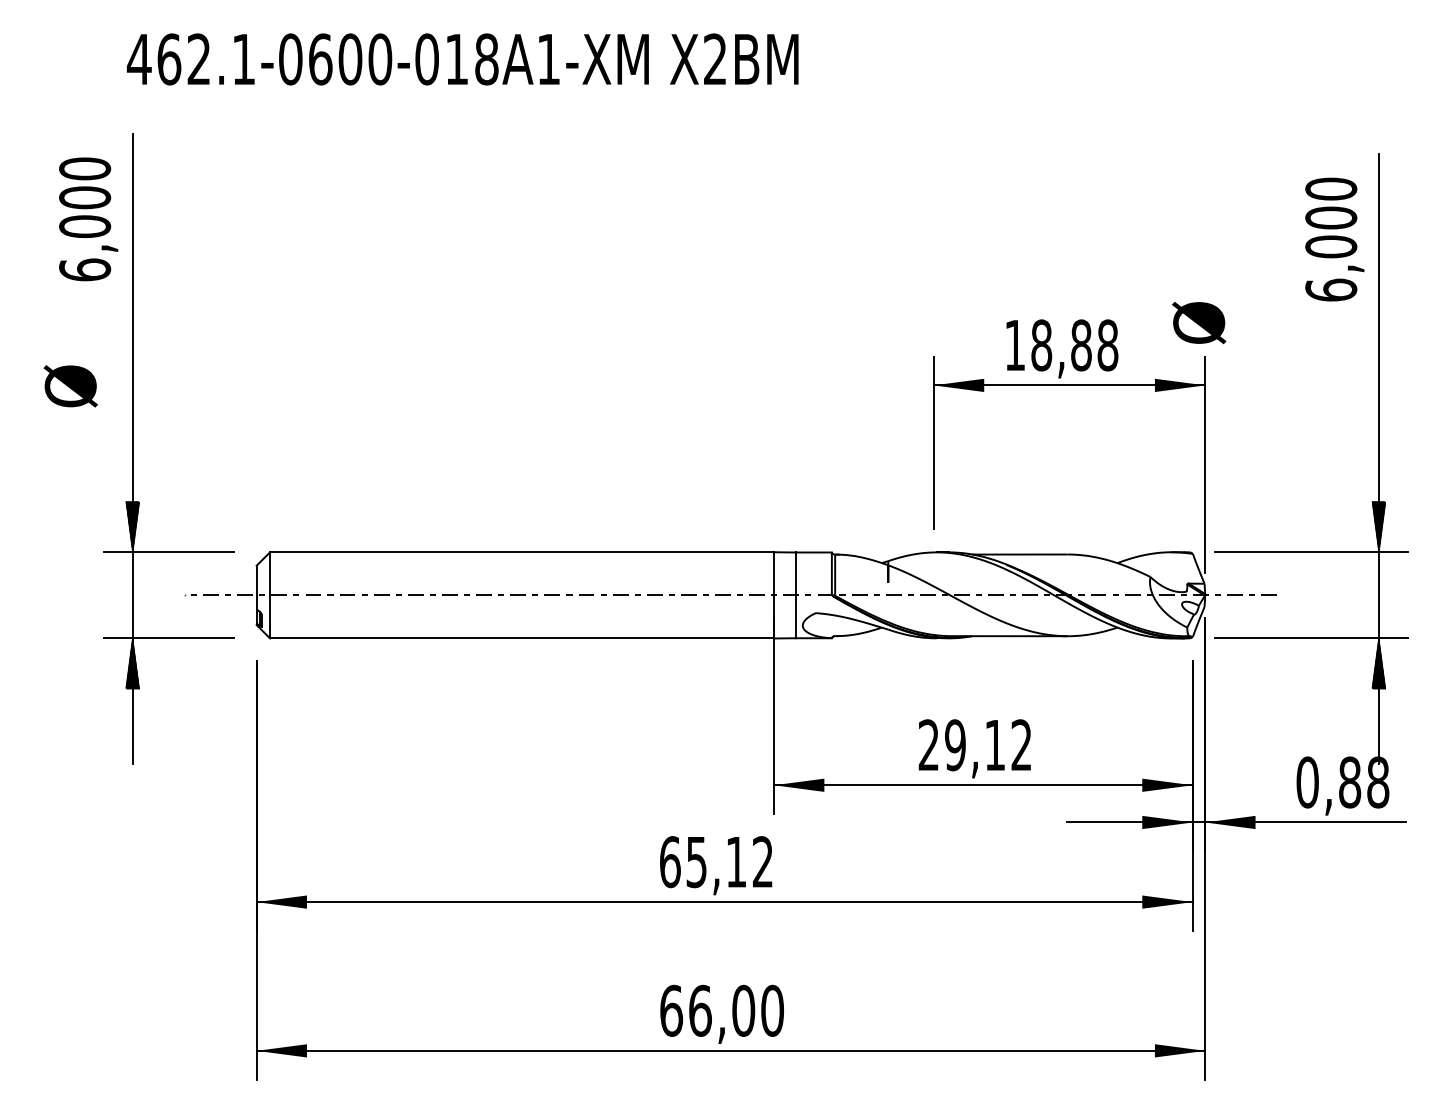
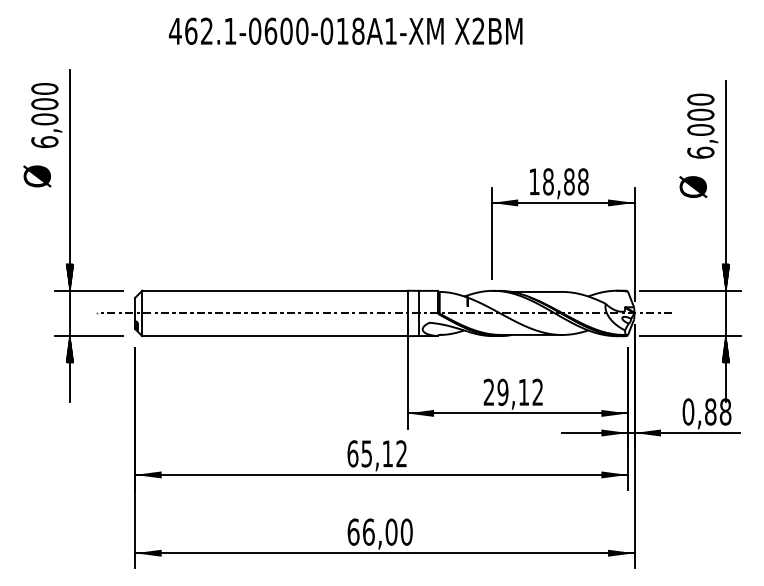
text: (462, 57) -> (345, 30), moved
text: (1199, 321) -> (693, 186), moved
text: (71, 386) -> (37, 176), moved

